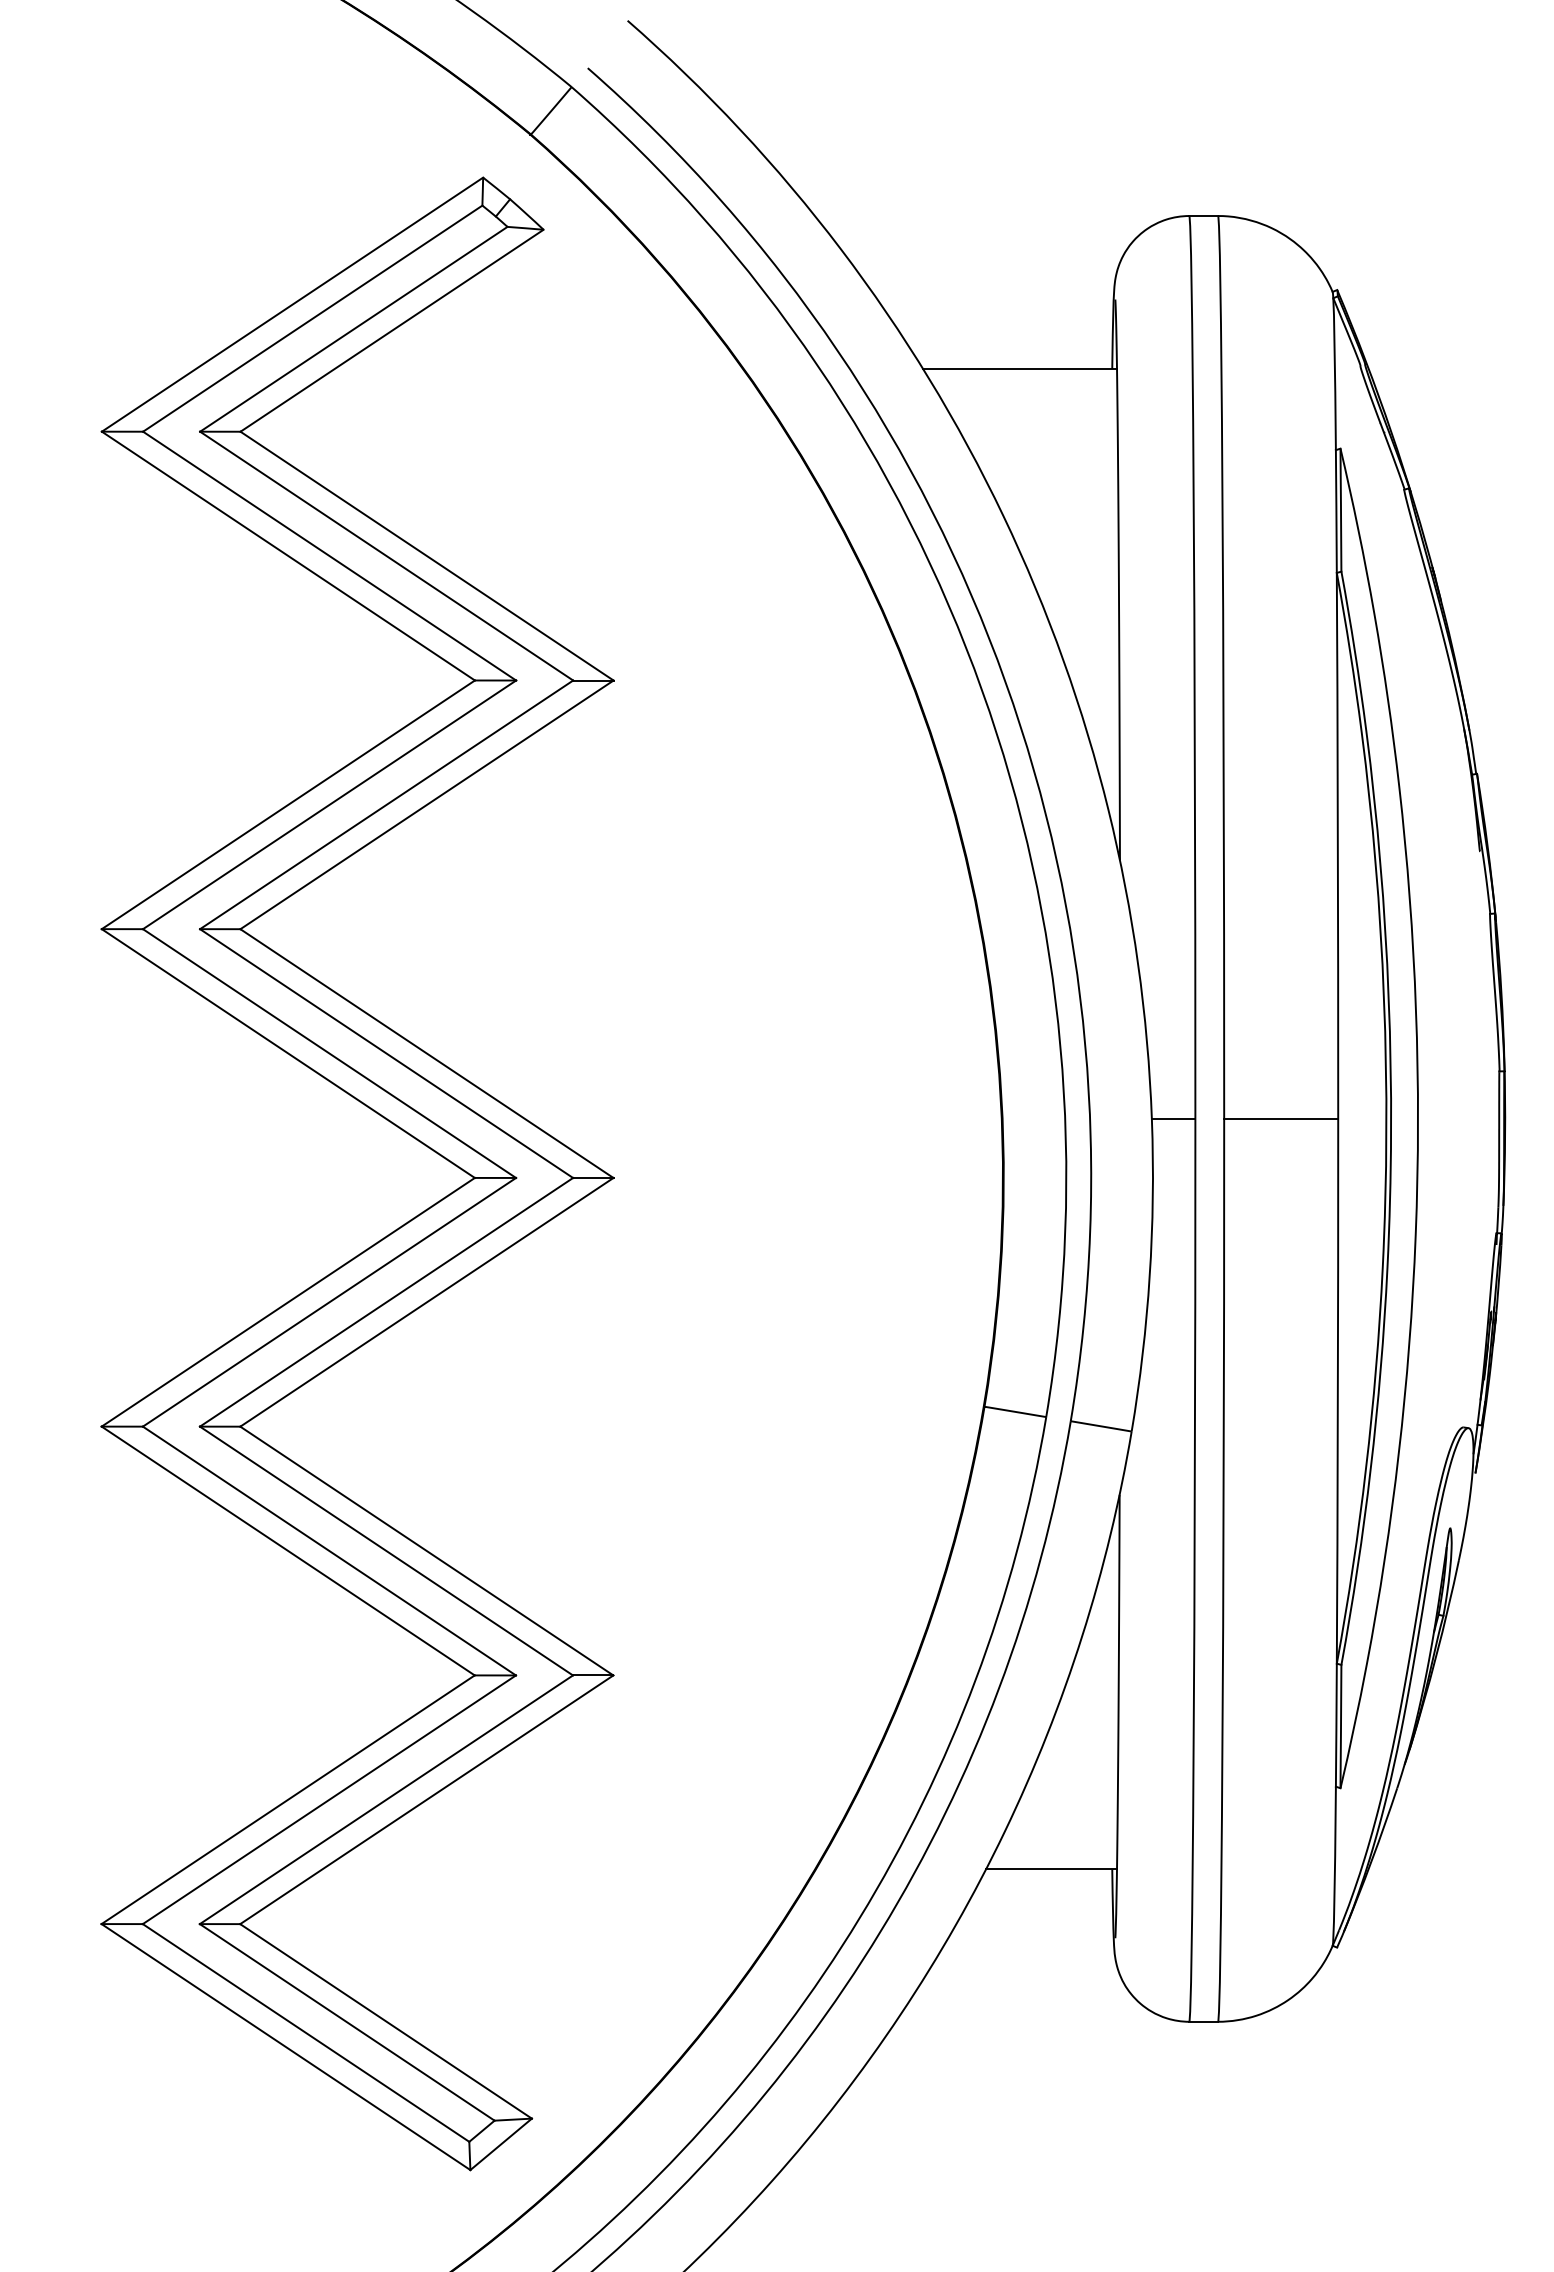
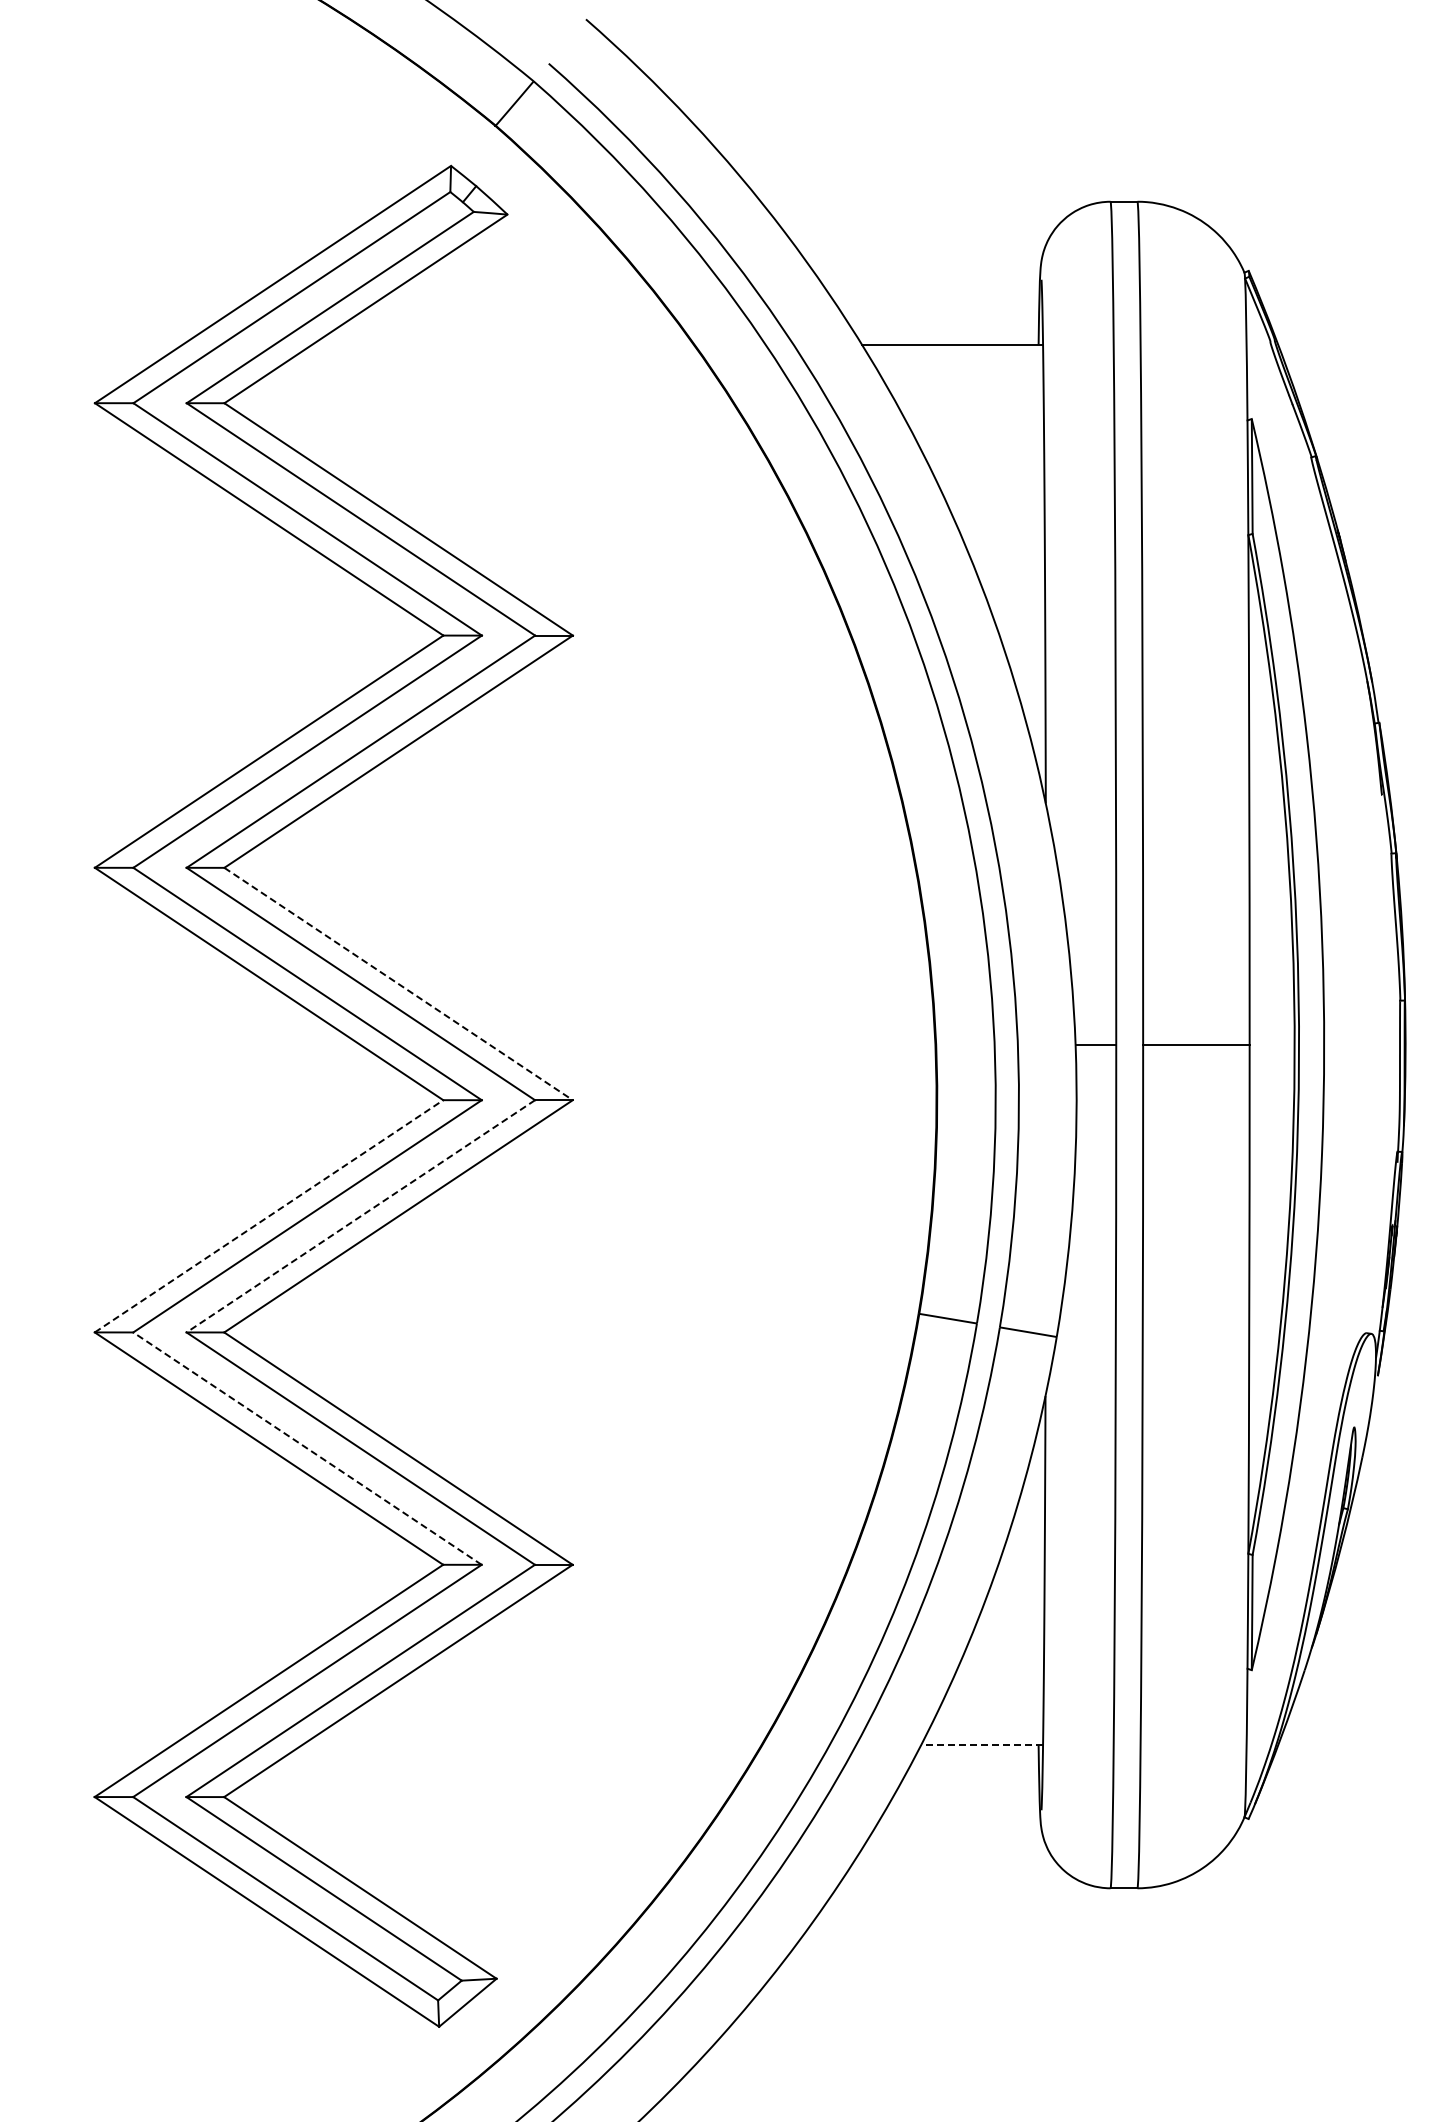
line: (427, 1054) -> (399, 984), solid -> dashed
line: (288, 1302) -> (269, 1216), solid -> dashed
line: (386, 1302) -> (360, 1216), solid -> dashed
line: (329, 1550) -> (307, 1448), solid -> dashed
line: (1051, 1868) -> (981, 1745), solid -> dashed

